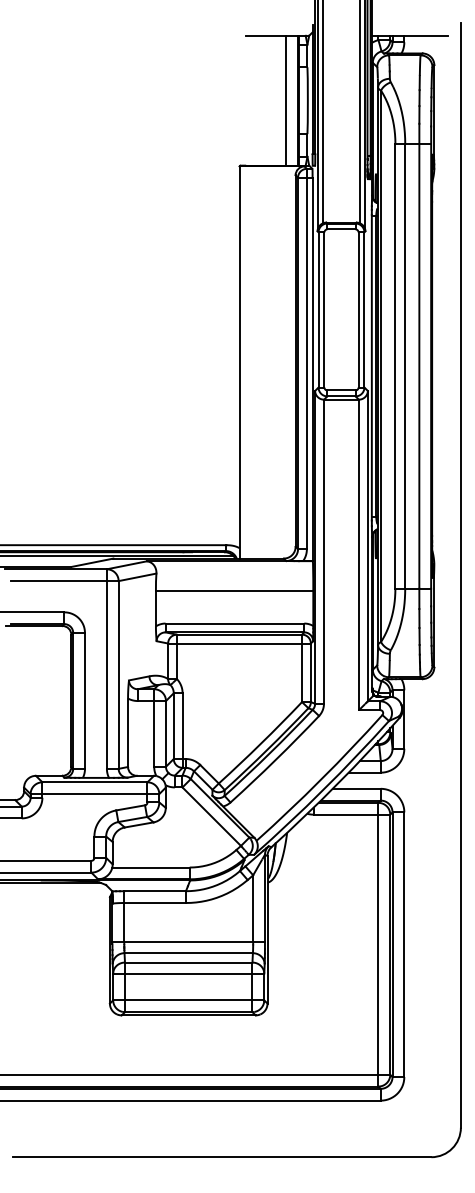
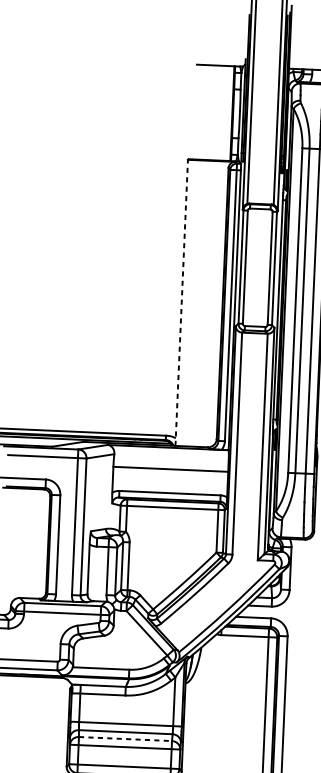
line: (285, 100) -> (223, 113), removed
line: (239, 362) -> (181, 302), solid -> dashed
line: (188, 962) -> (125, 738), solid -> dashed

